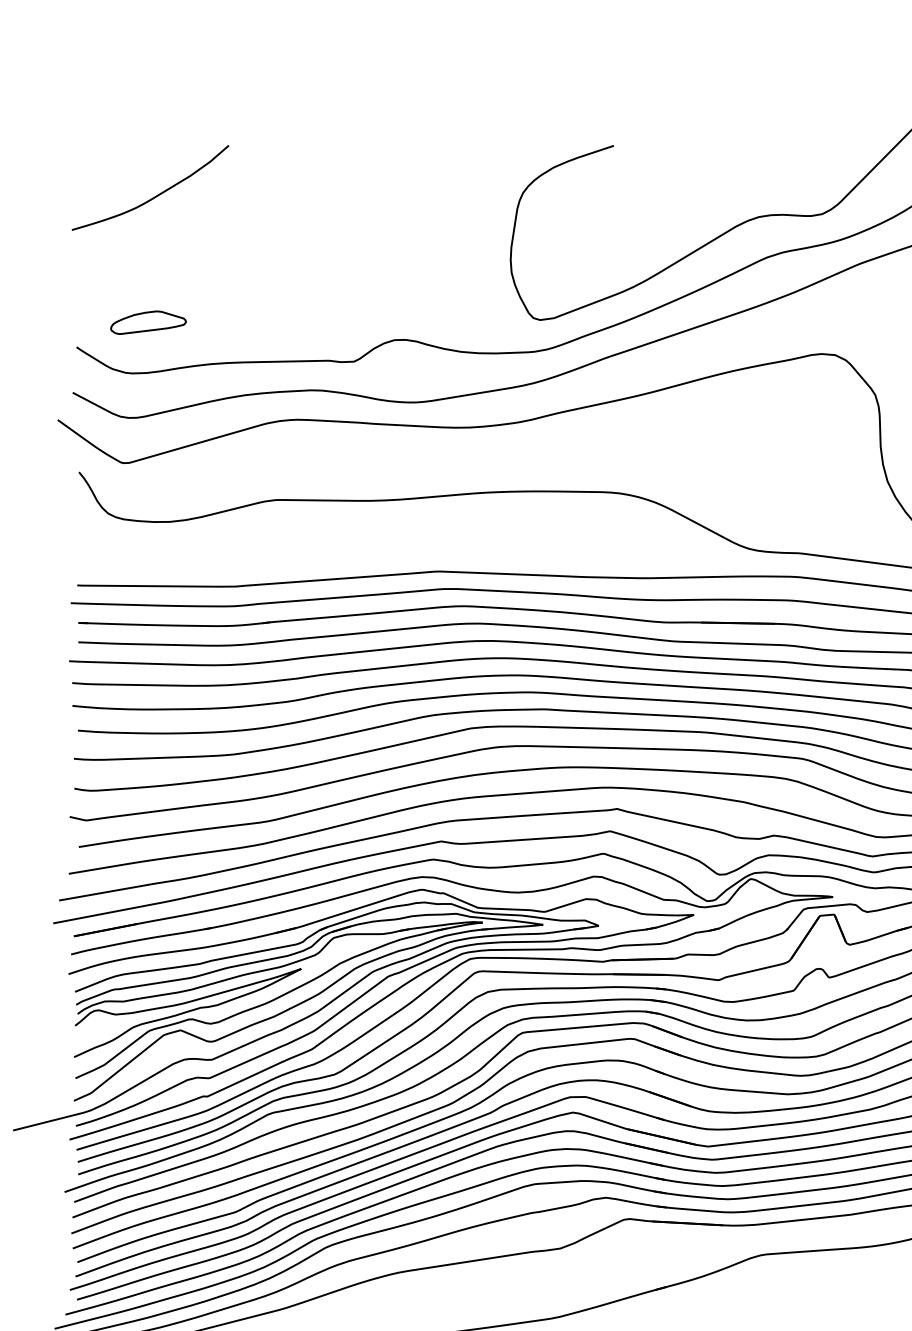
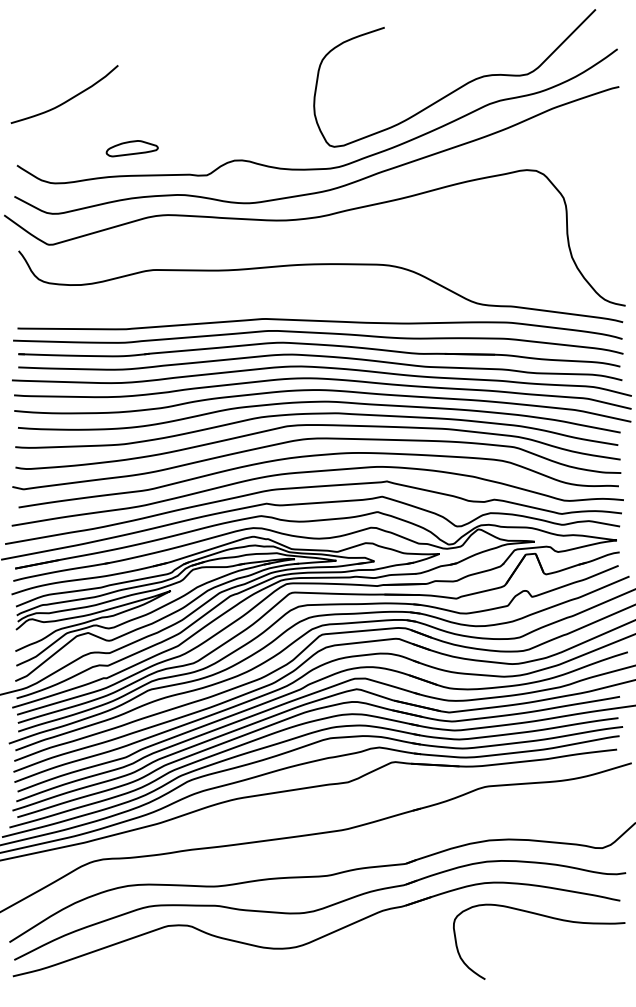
curve: (154, 195) -> (67, 99), moved
part: (147, 322) -> (131, 148), moved

